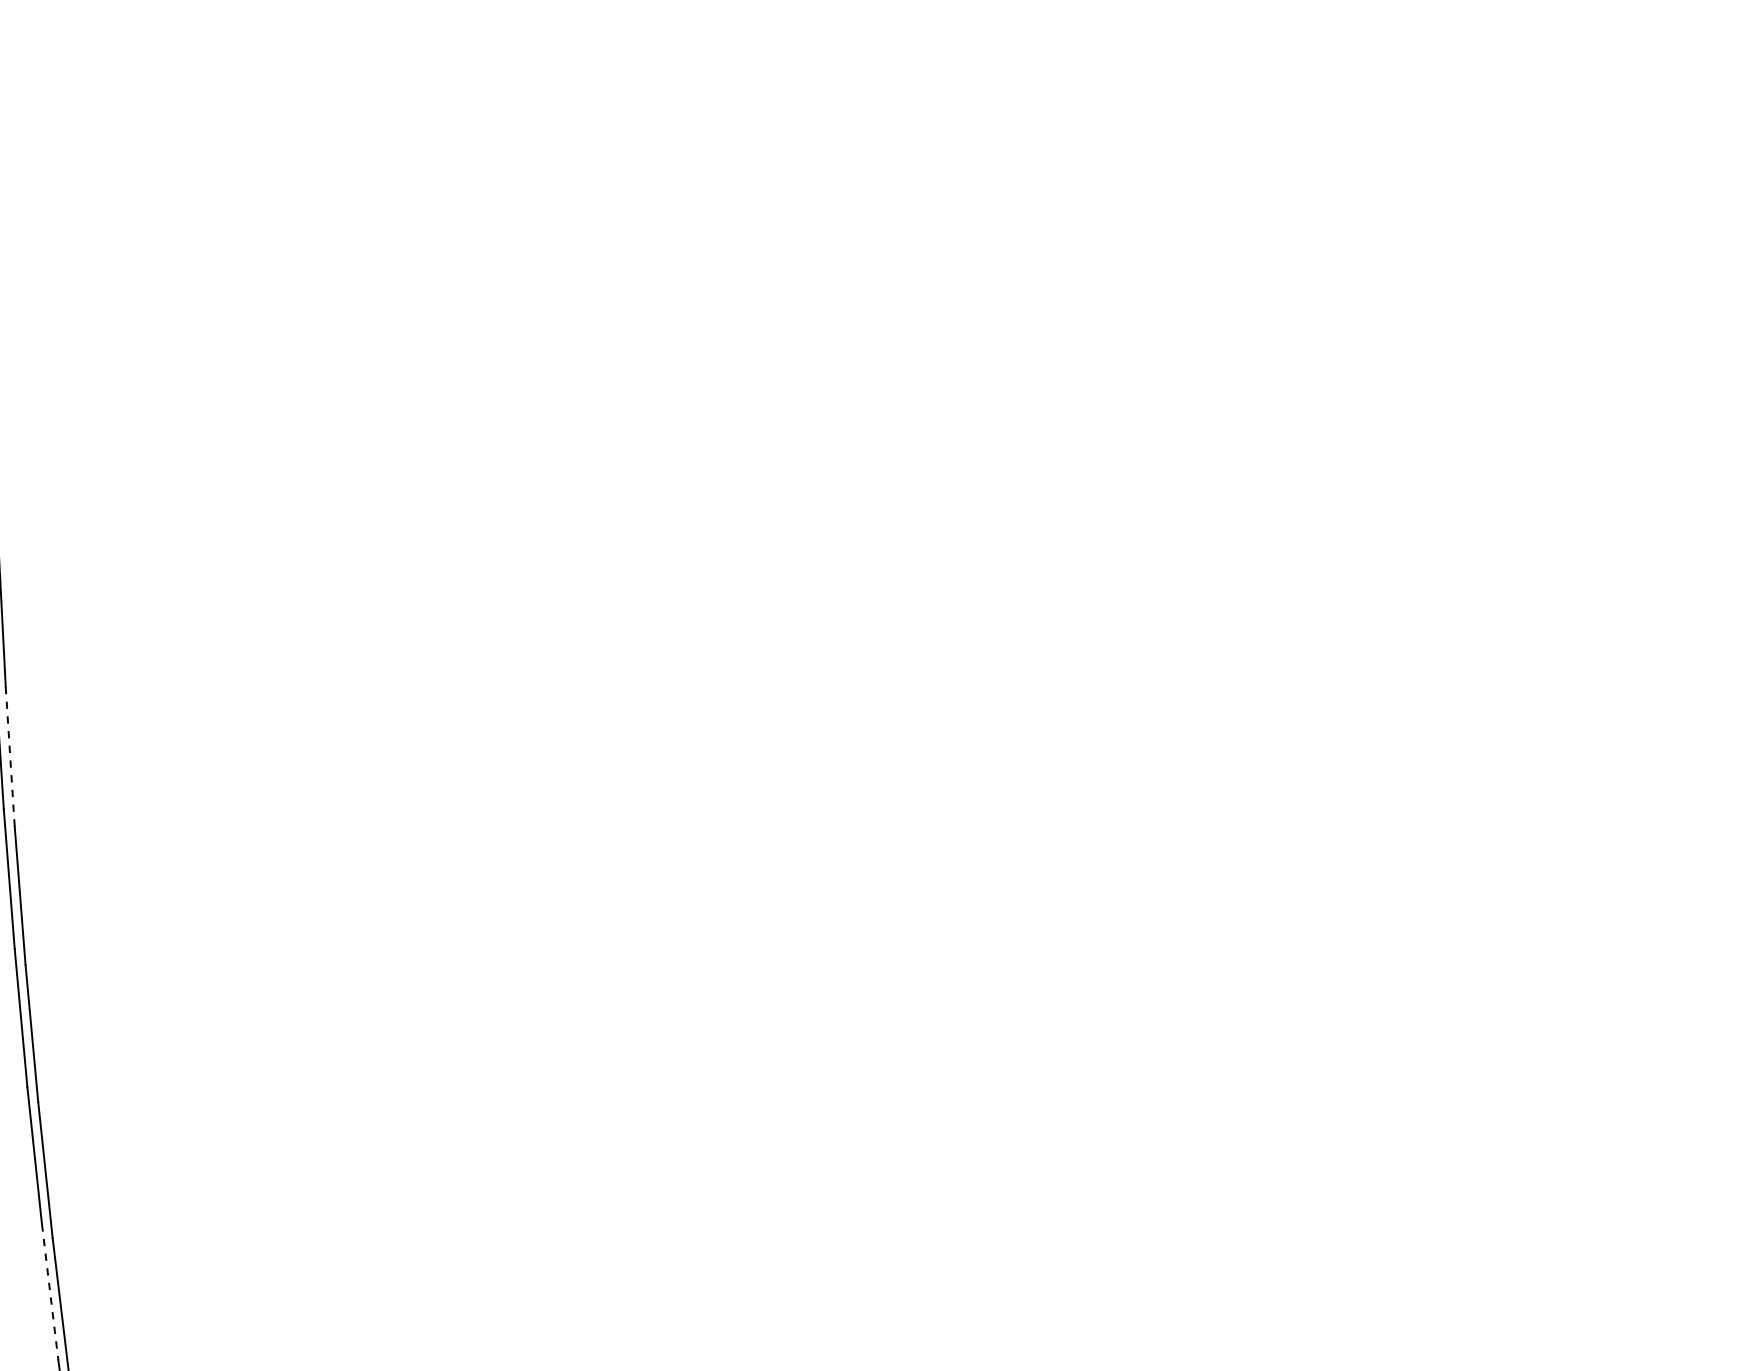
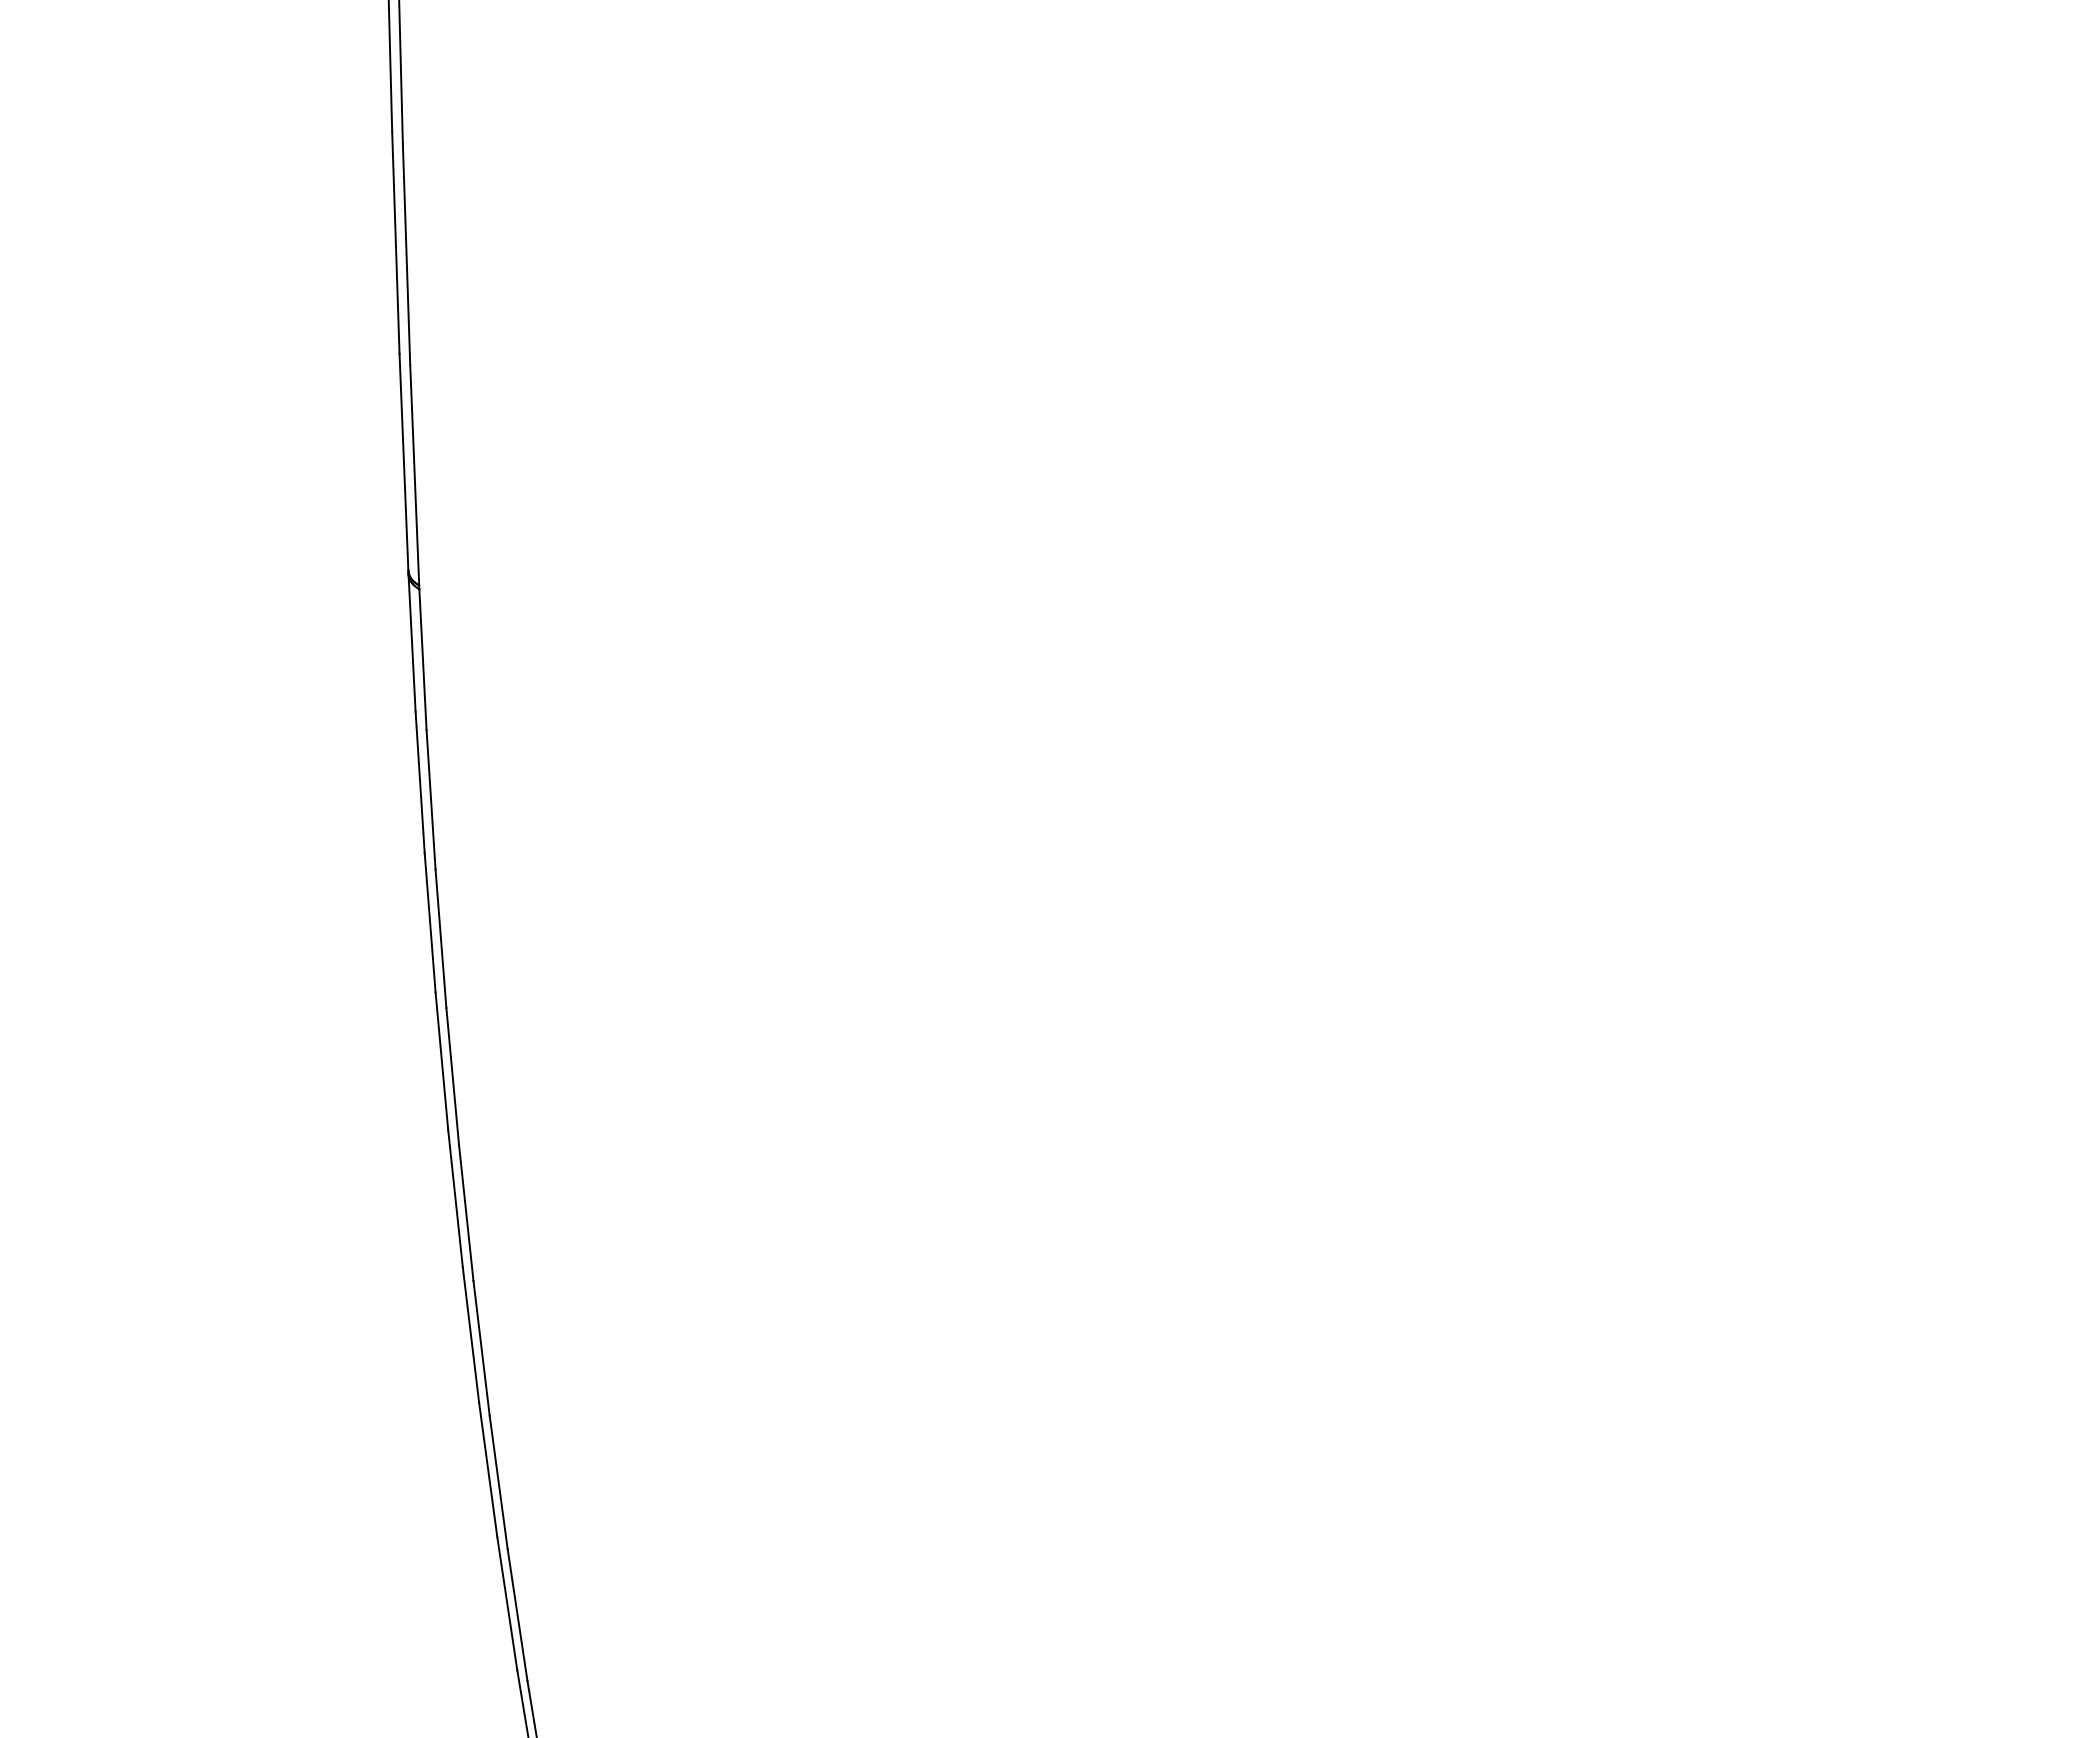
line: (10, 756) -> (431, 799), dashed -> solid
line: (50, 1292) -> (471, 1335), dashed -> solid

